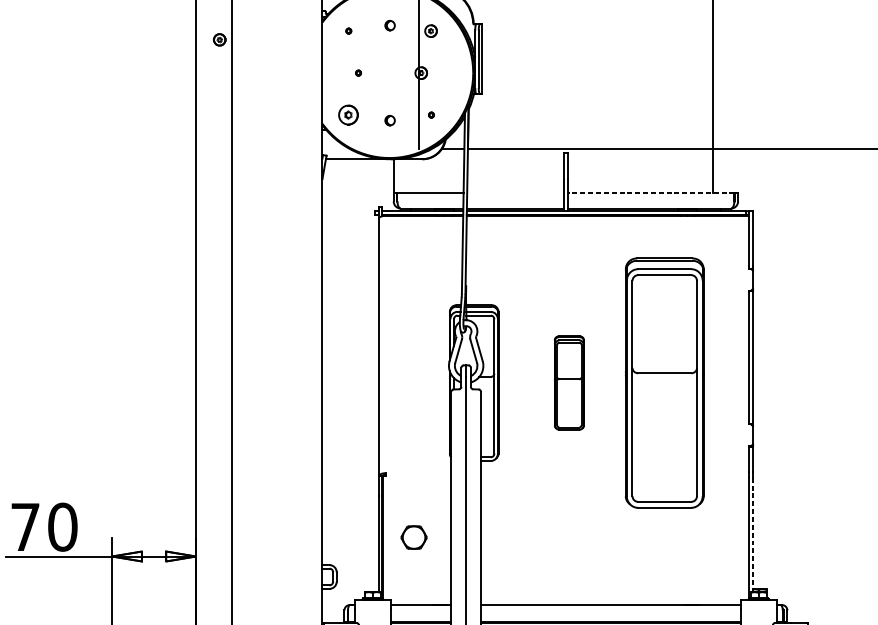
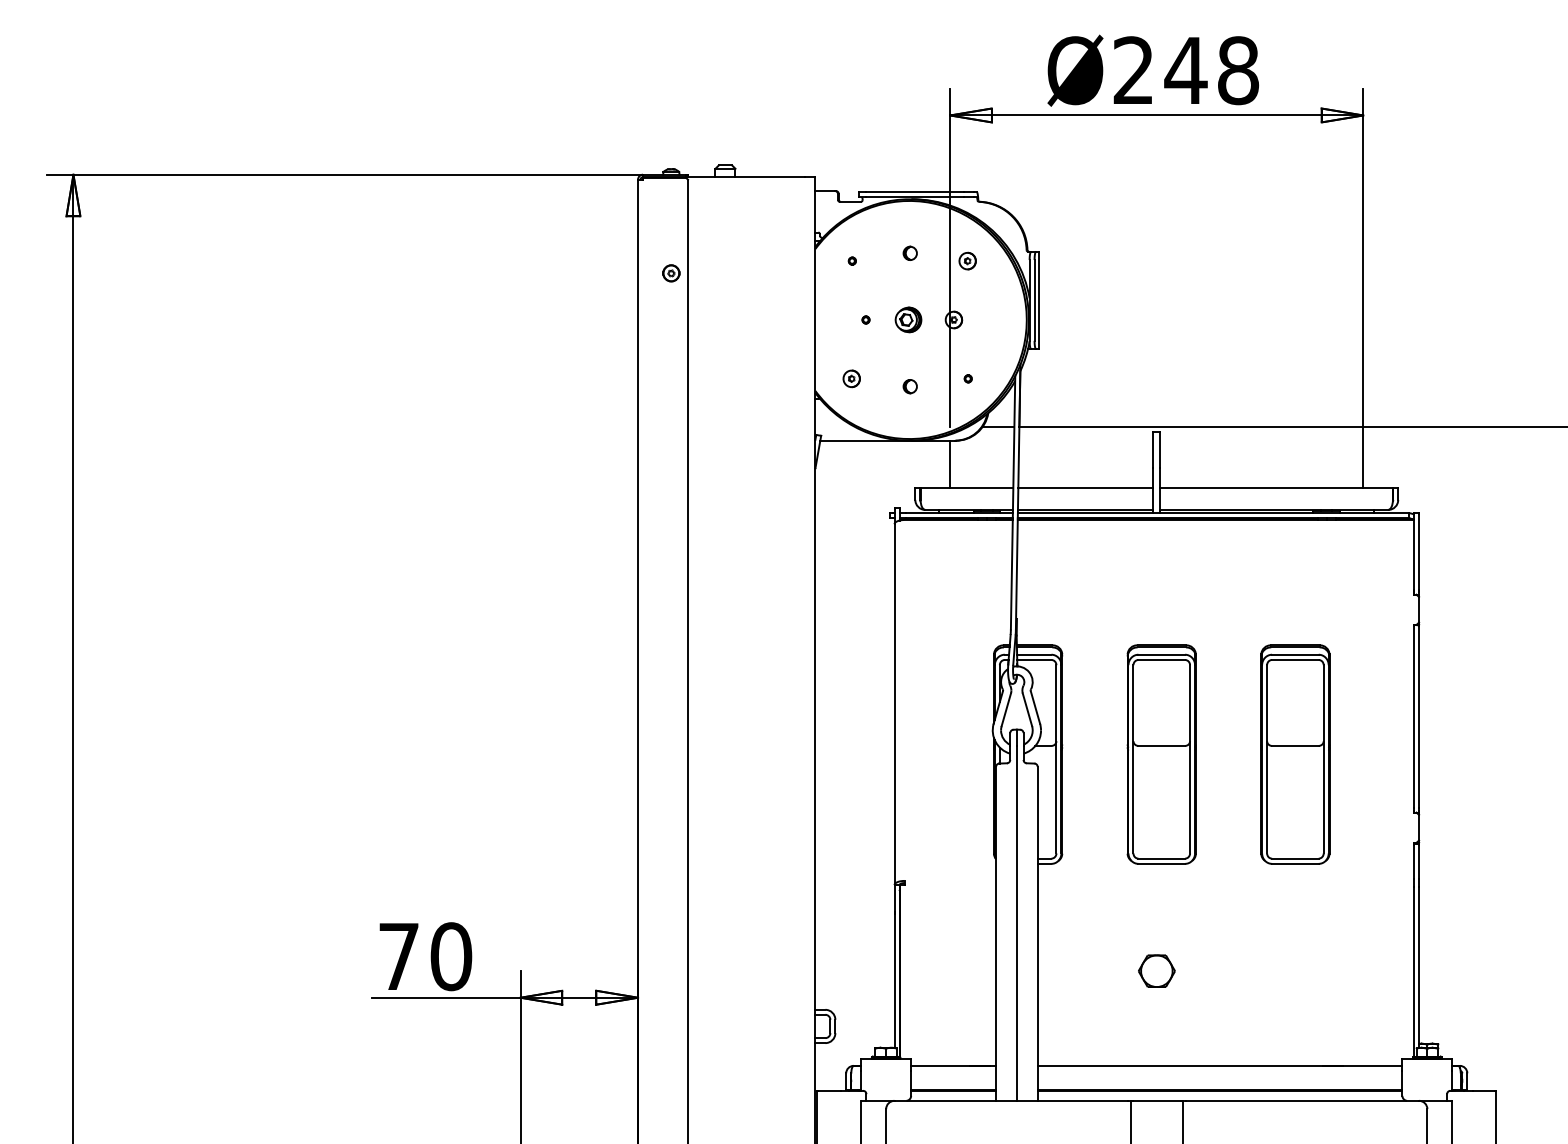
part: (388, 72) -> (908, 319), added
part: (348, 114) -> (851, 378), size x0.62
line: (393, 176) -> (950, 464), moved
line: (515, 193) -> (1085, 488), added
line: (651, 193) -> (1276, 488), dashed -> solid
part: (569, 383) -> (1161, 754), size x1.67
part: (664, 383) -> (1295, 754), size x0.62
line: (753, 535) -> (1419, 968), dashed -> solid
part: (413, 537) -> (1156, 970), moved

